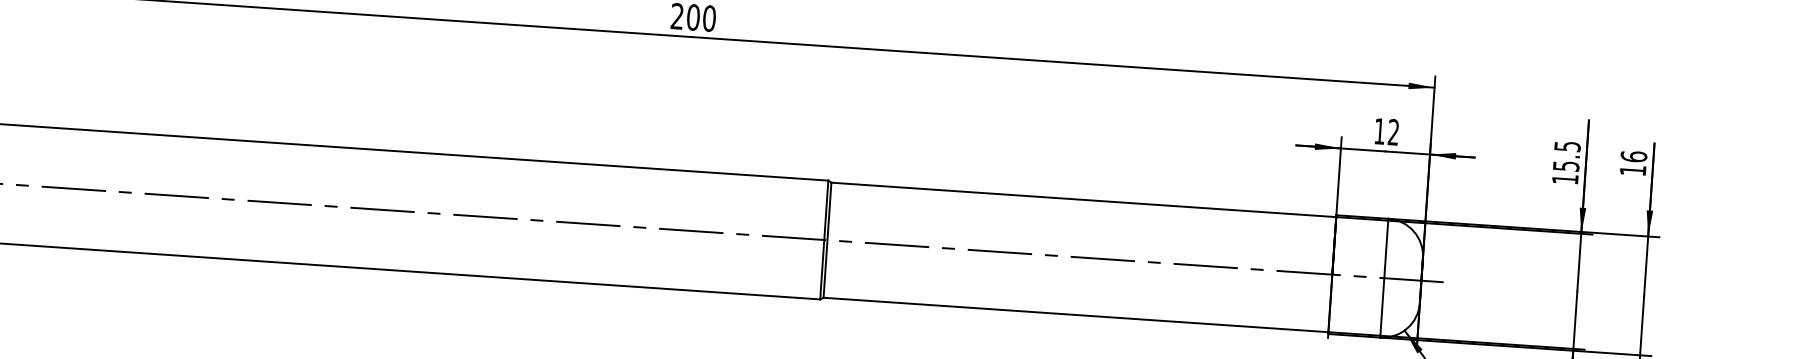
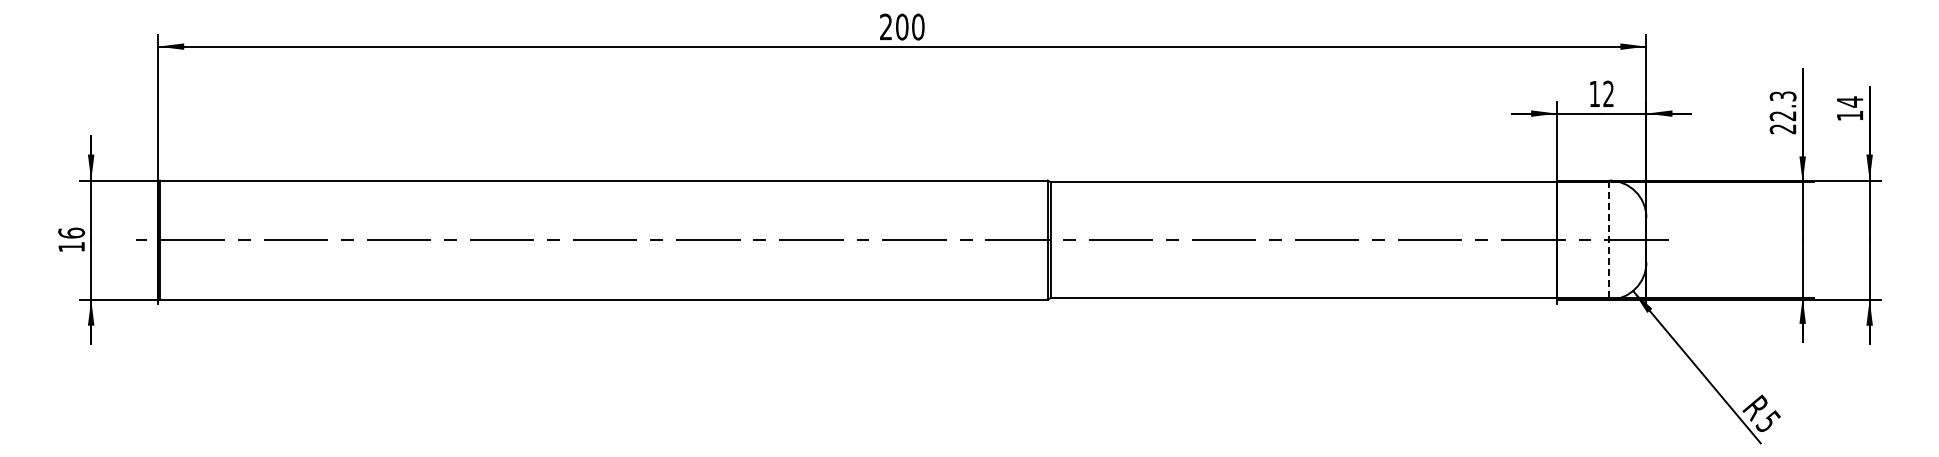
text: (1633, 156) -> (1849, 101), 16 -> 14
text: (1565, 162) -> (1782, 112), 15.5 -> 22.3
line: (1384, 278) -> (1609, 240), solid -> dashed

